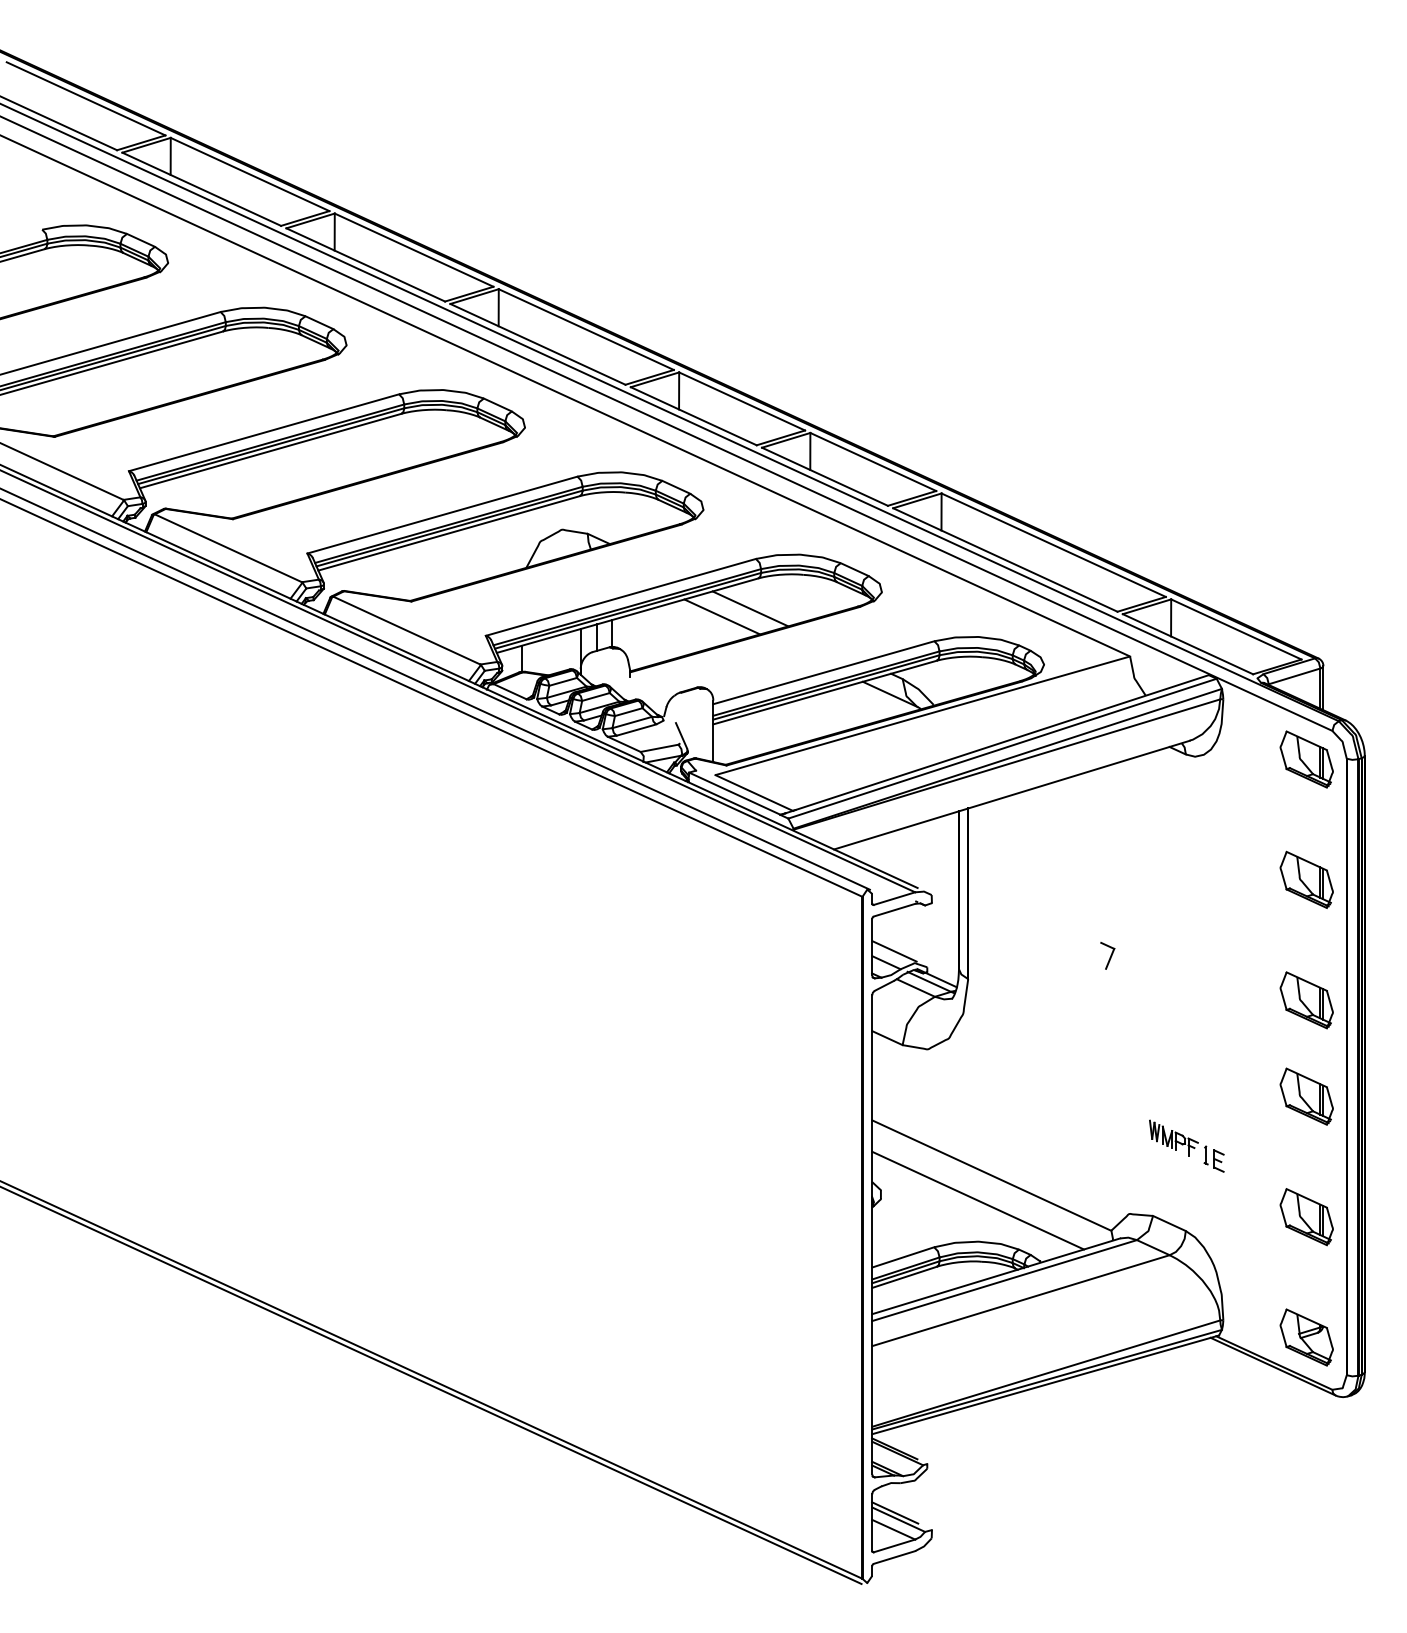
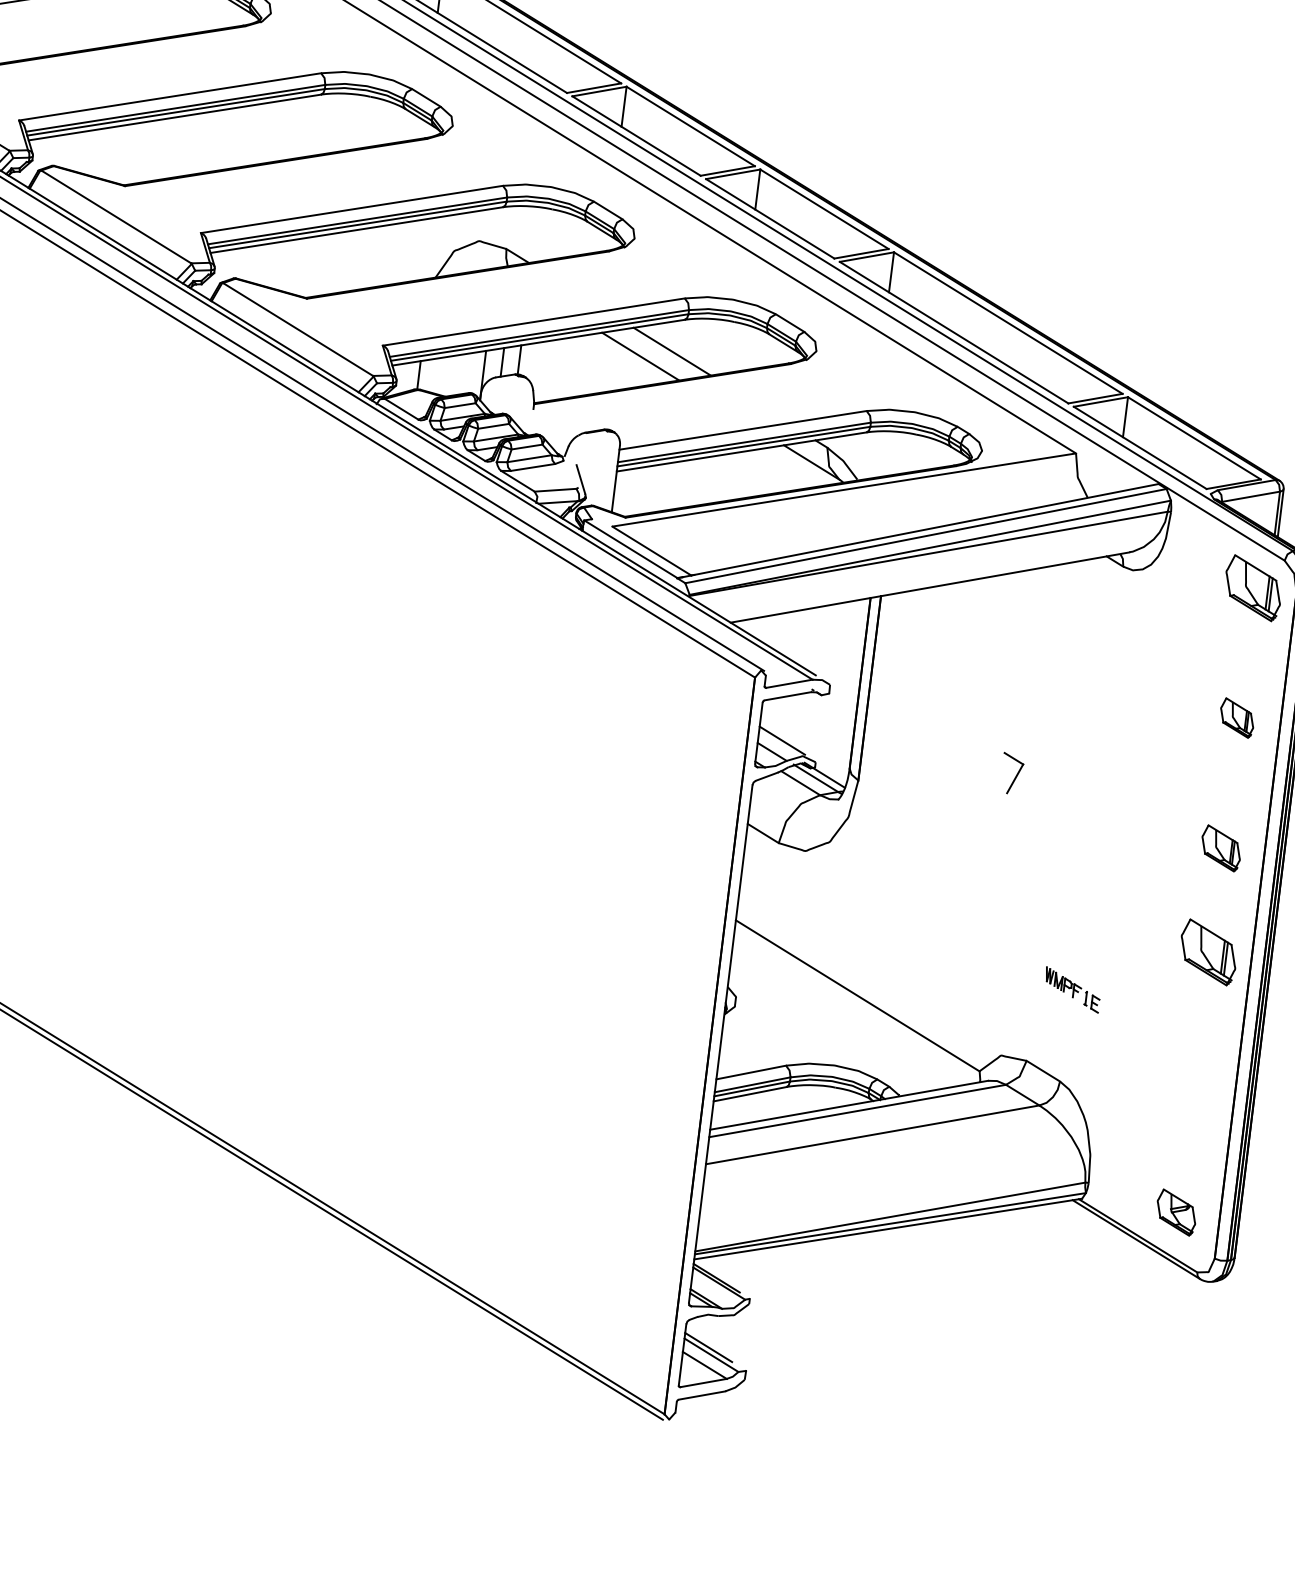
part: (1306, 879) -> (1237, 717), size x0.6
part: (1107, 955) -> (1011, 773), size x1.4
part: (1306, 1000) -> (1220, 848), size x0.7
part: (1186, 1145) -> (1072, 989), size x0.7
line: (977, 1200) -> (839, 1020), removed
part: (1306, 1217) -> (1192, 1082), removed
part: (1306, 1337) -> (1176, 1212), size x0.7

